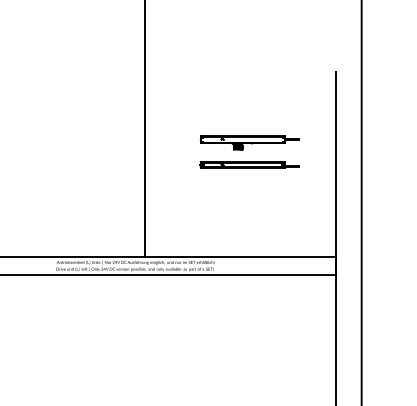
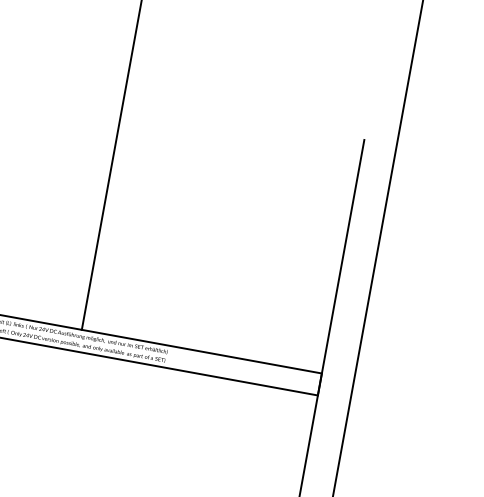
part: (249, 142) -> (239, 208), removed
part: (249, 164) -> (234, 236), removed

